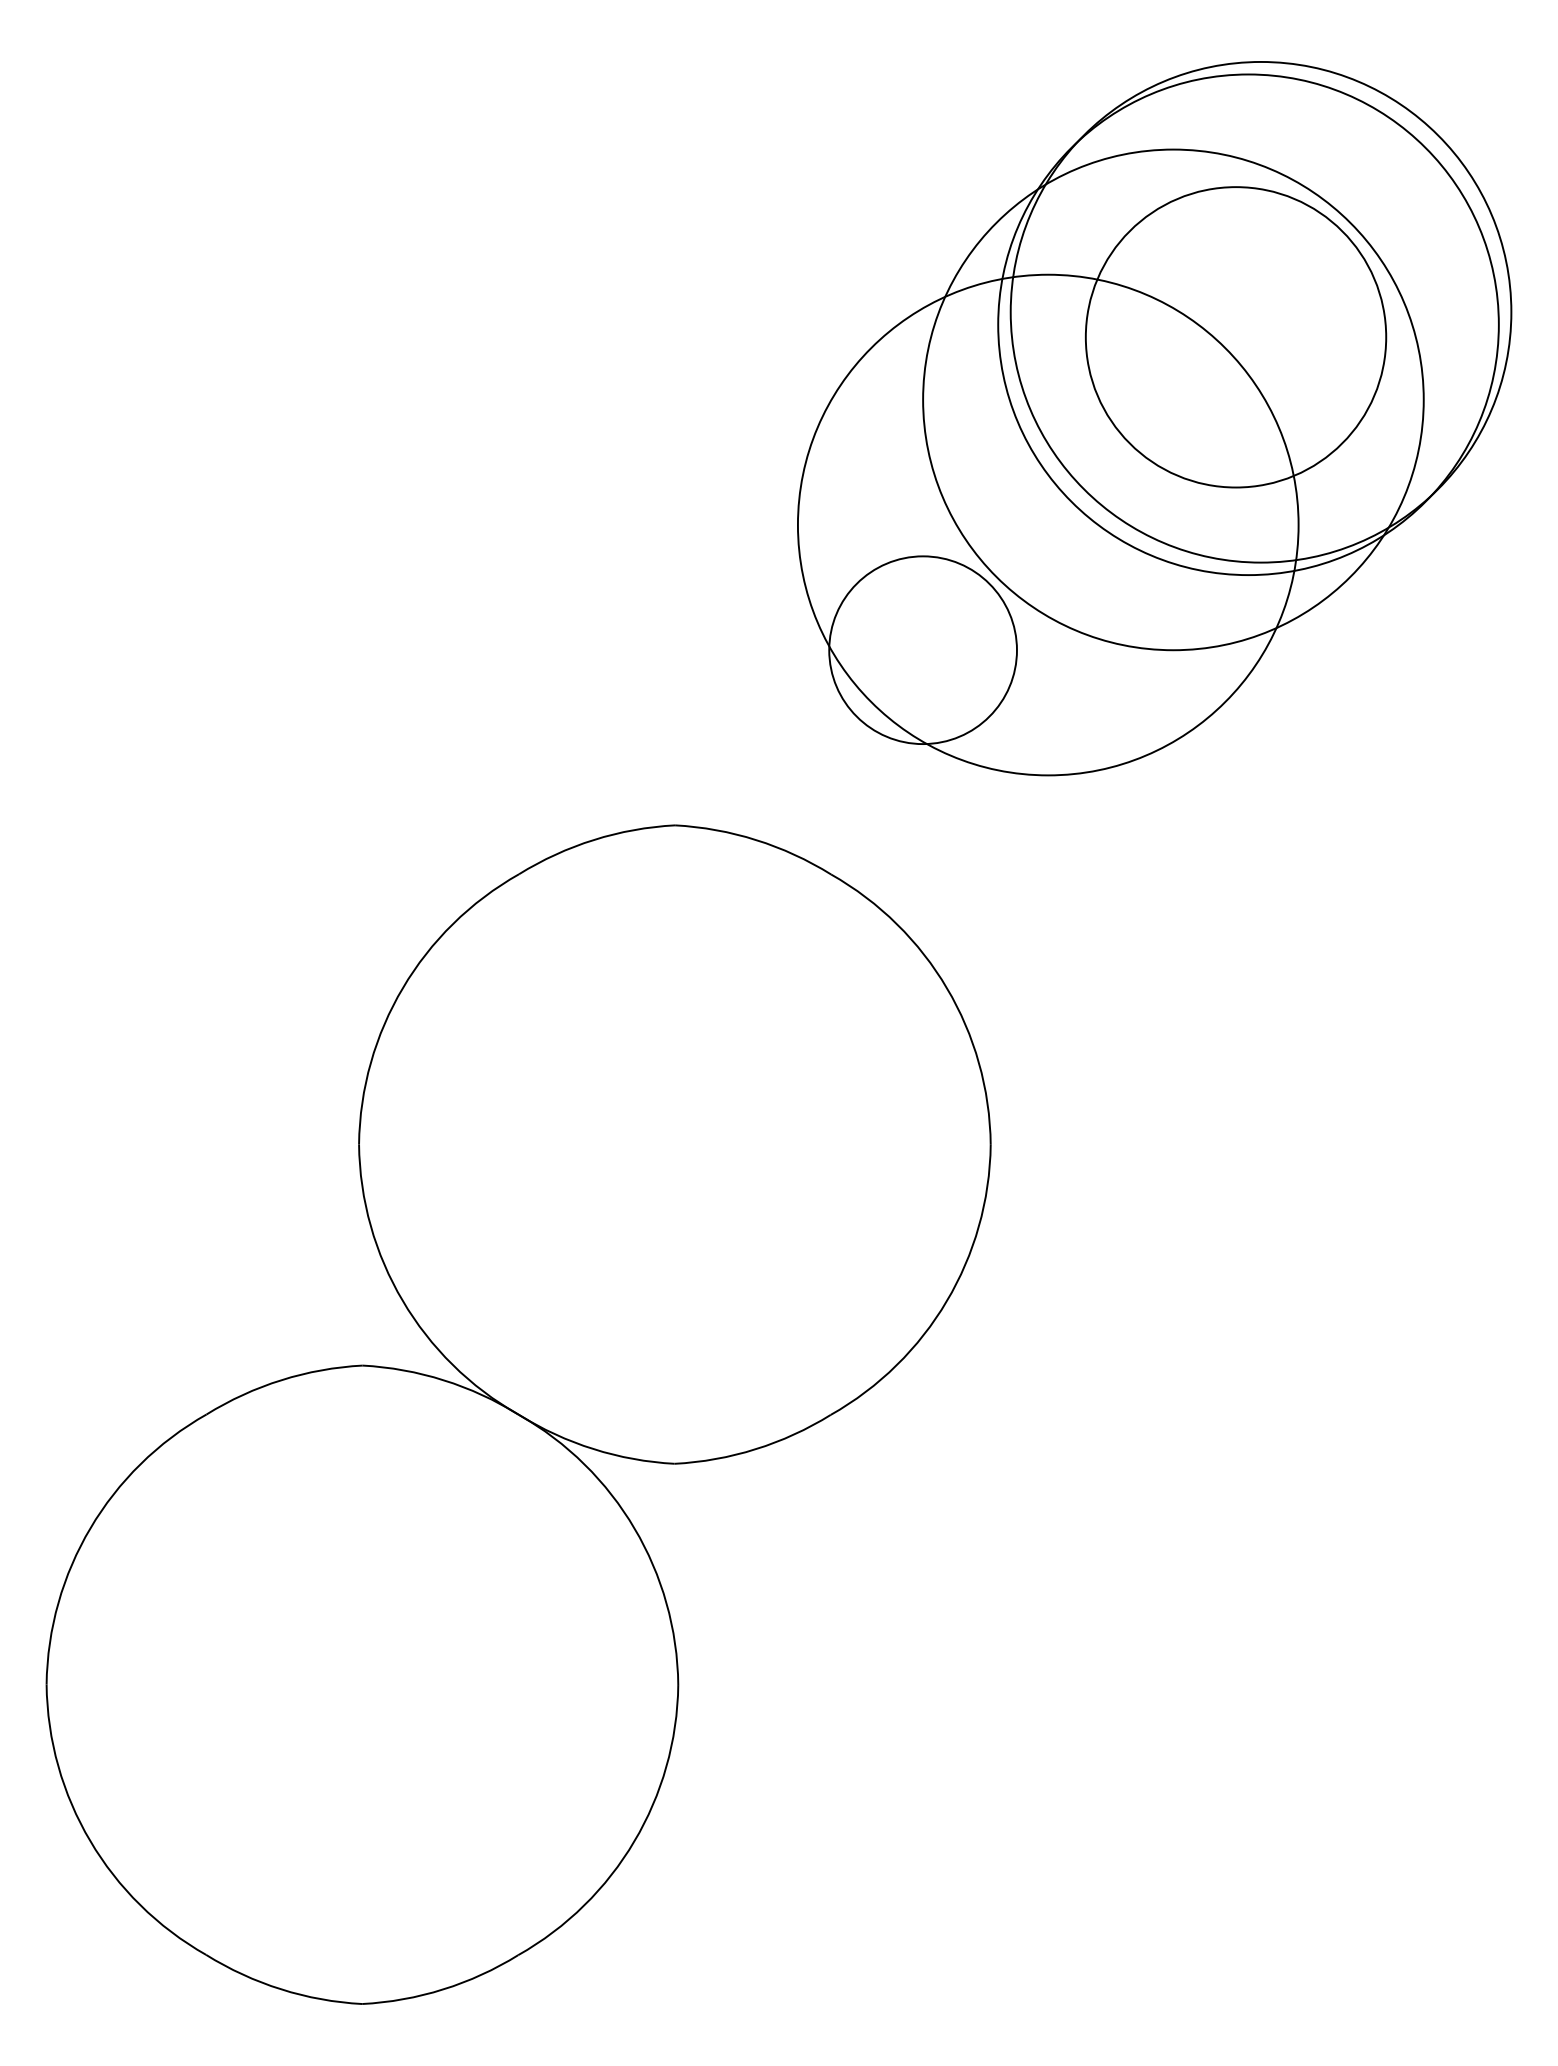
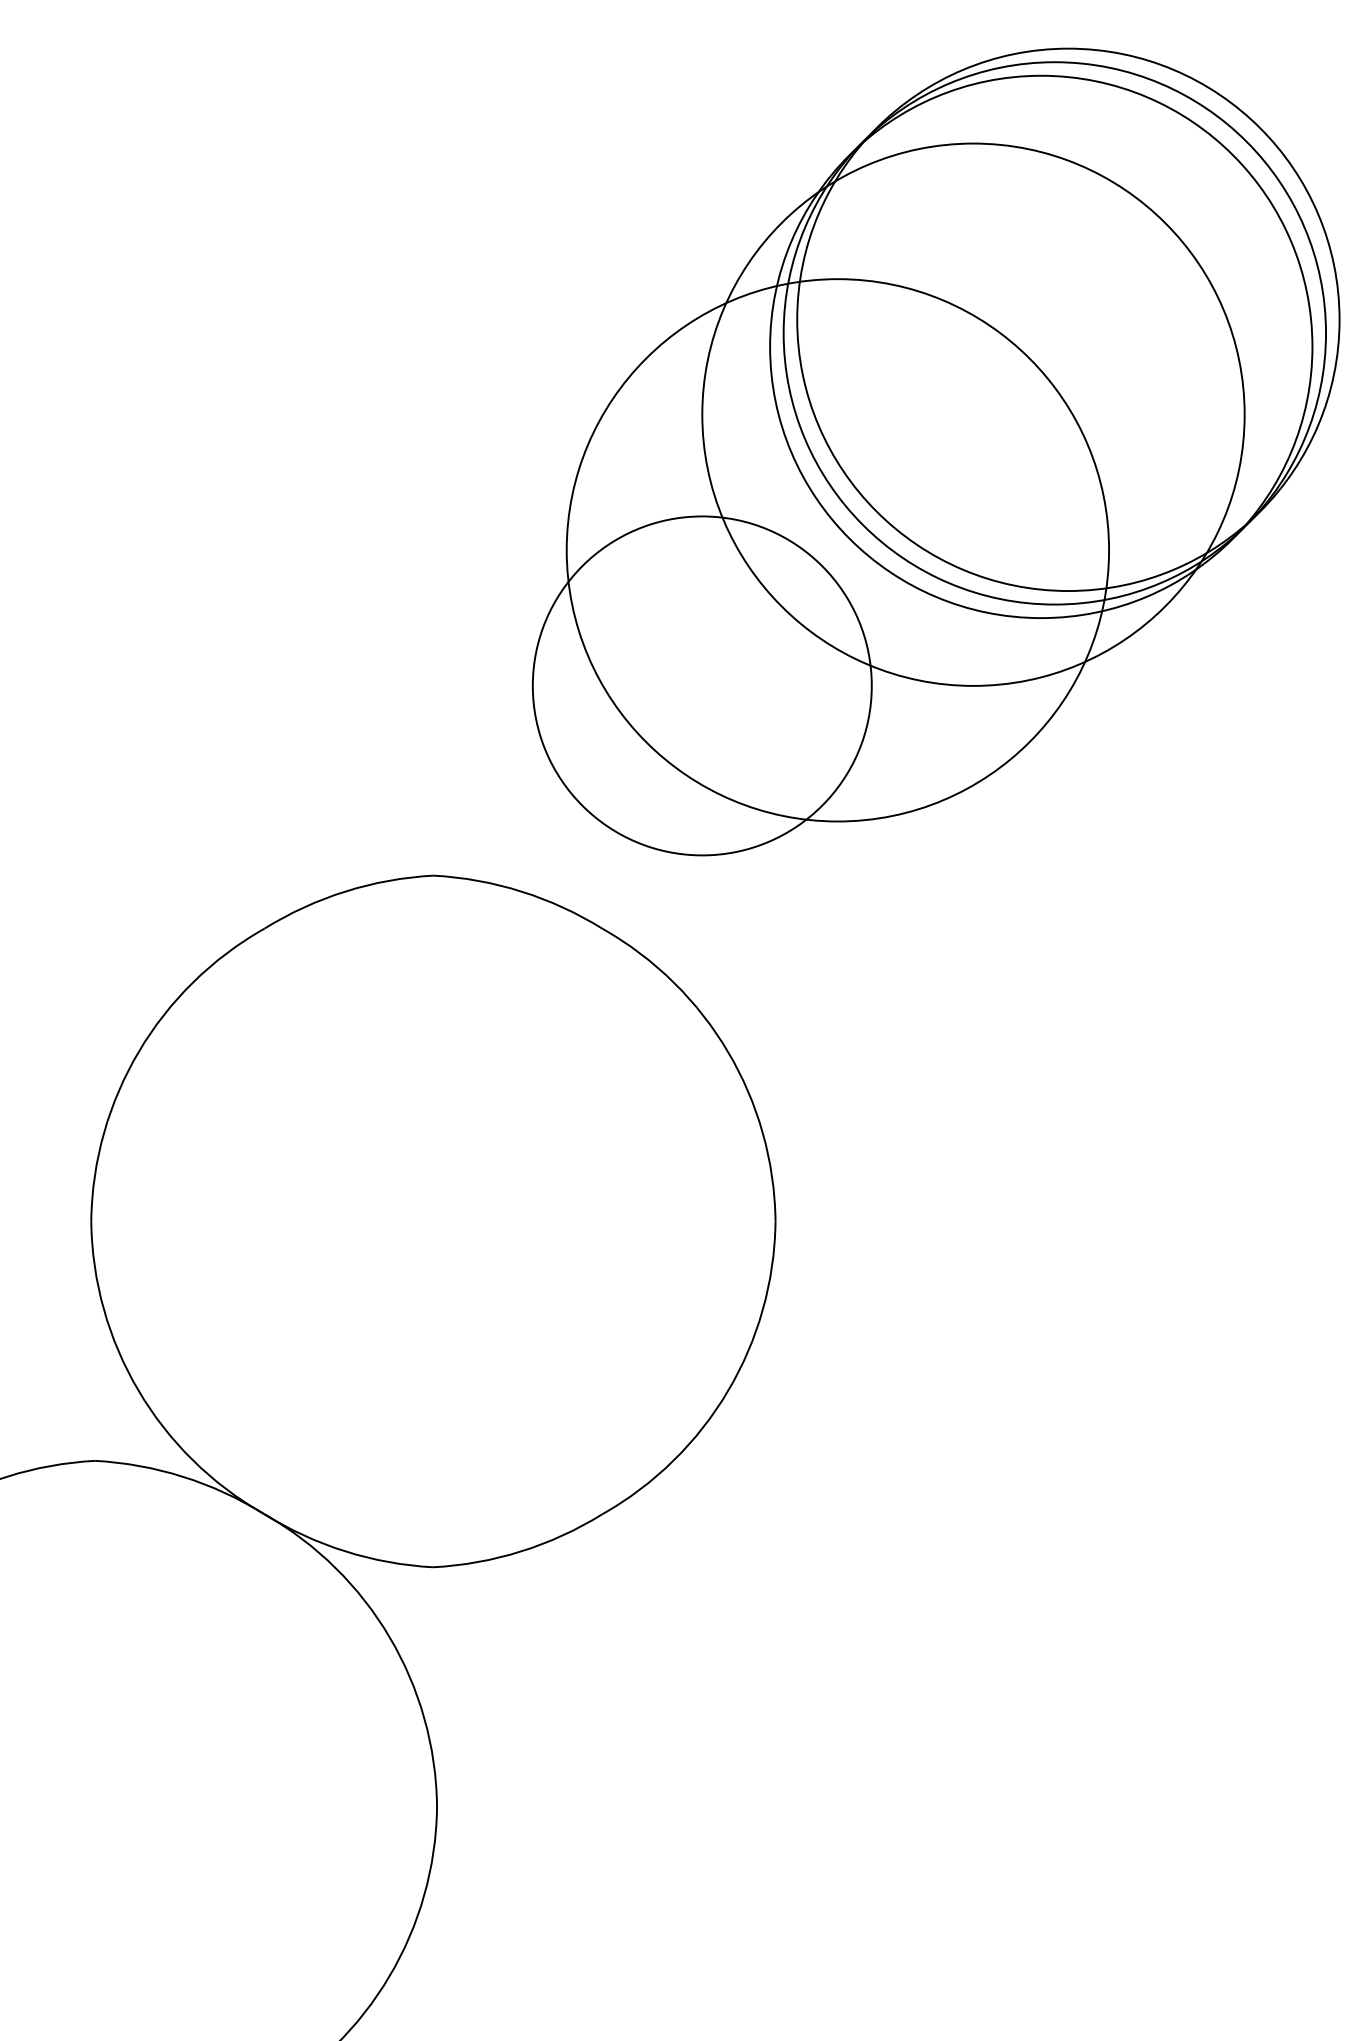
circle: (1235, 337) -> (1040, 347), size x1.67
circle: (922, 649) -> (701, 685), size x1.67

